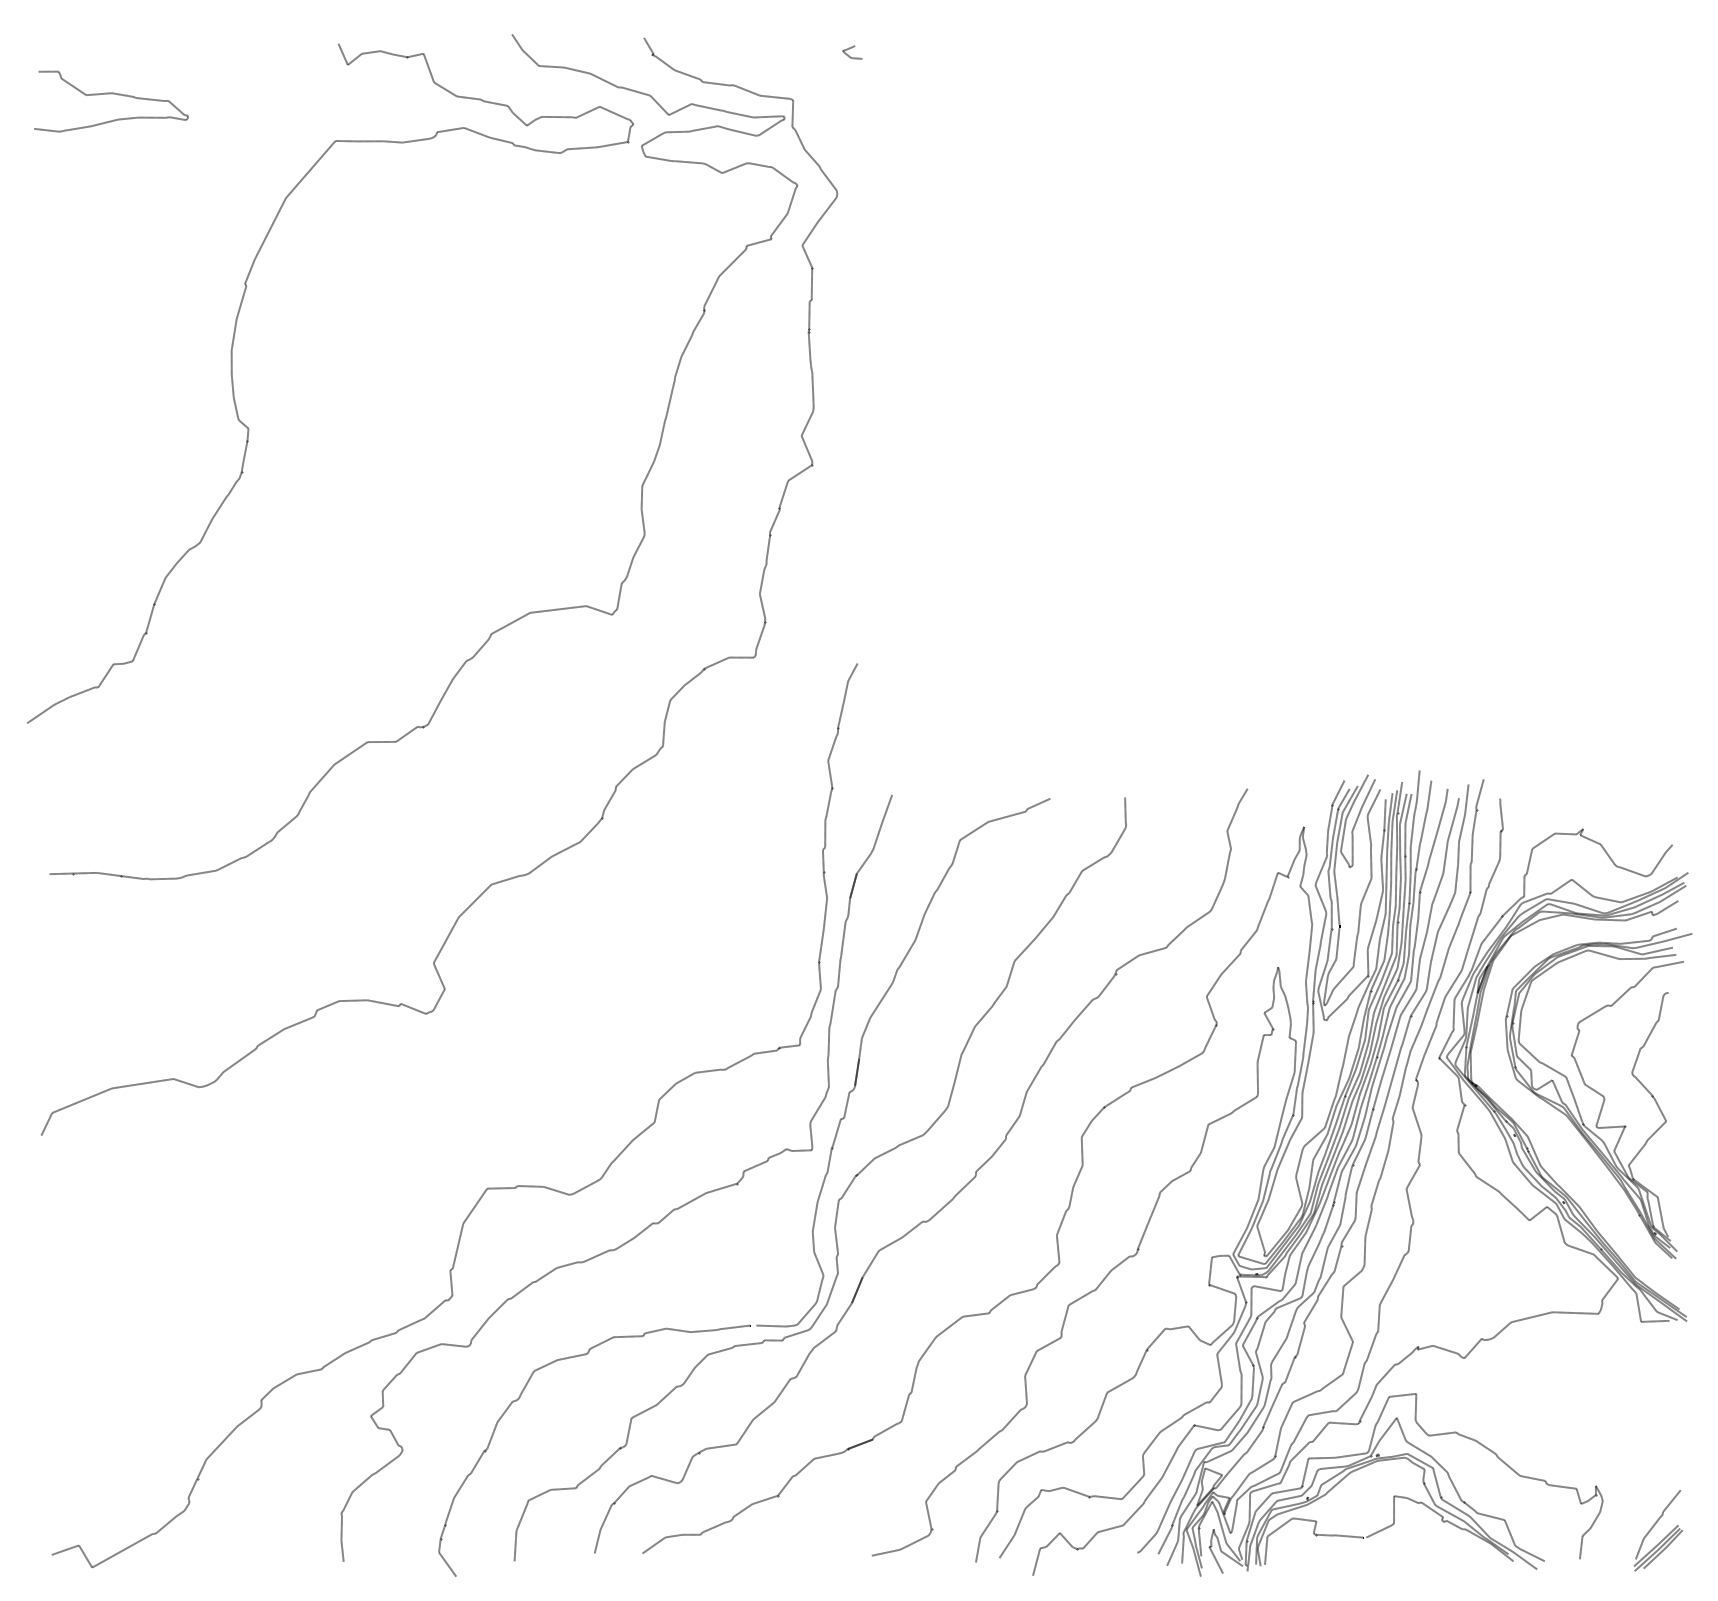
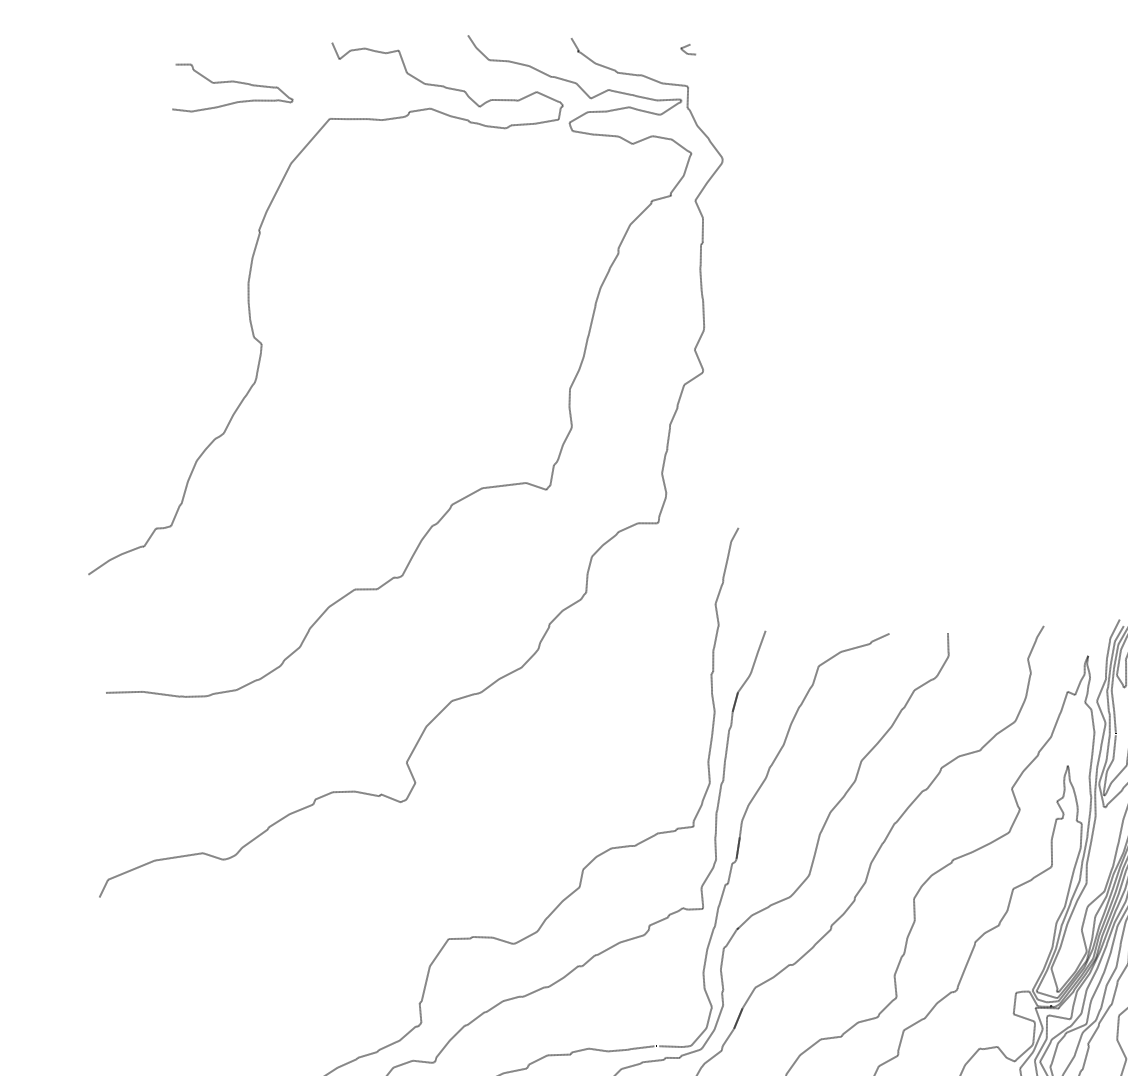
curve: (852, 48) -> (688, 46), moved
curve: (111, 94) -> (232, 82), moved

